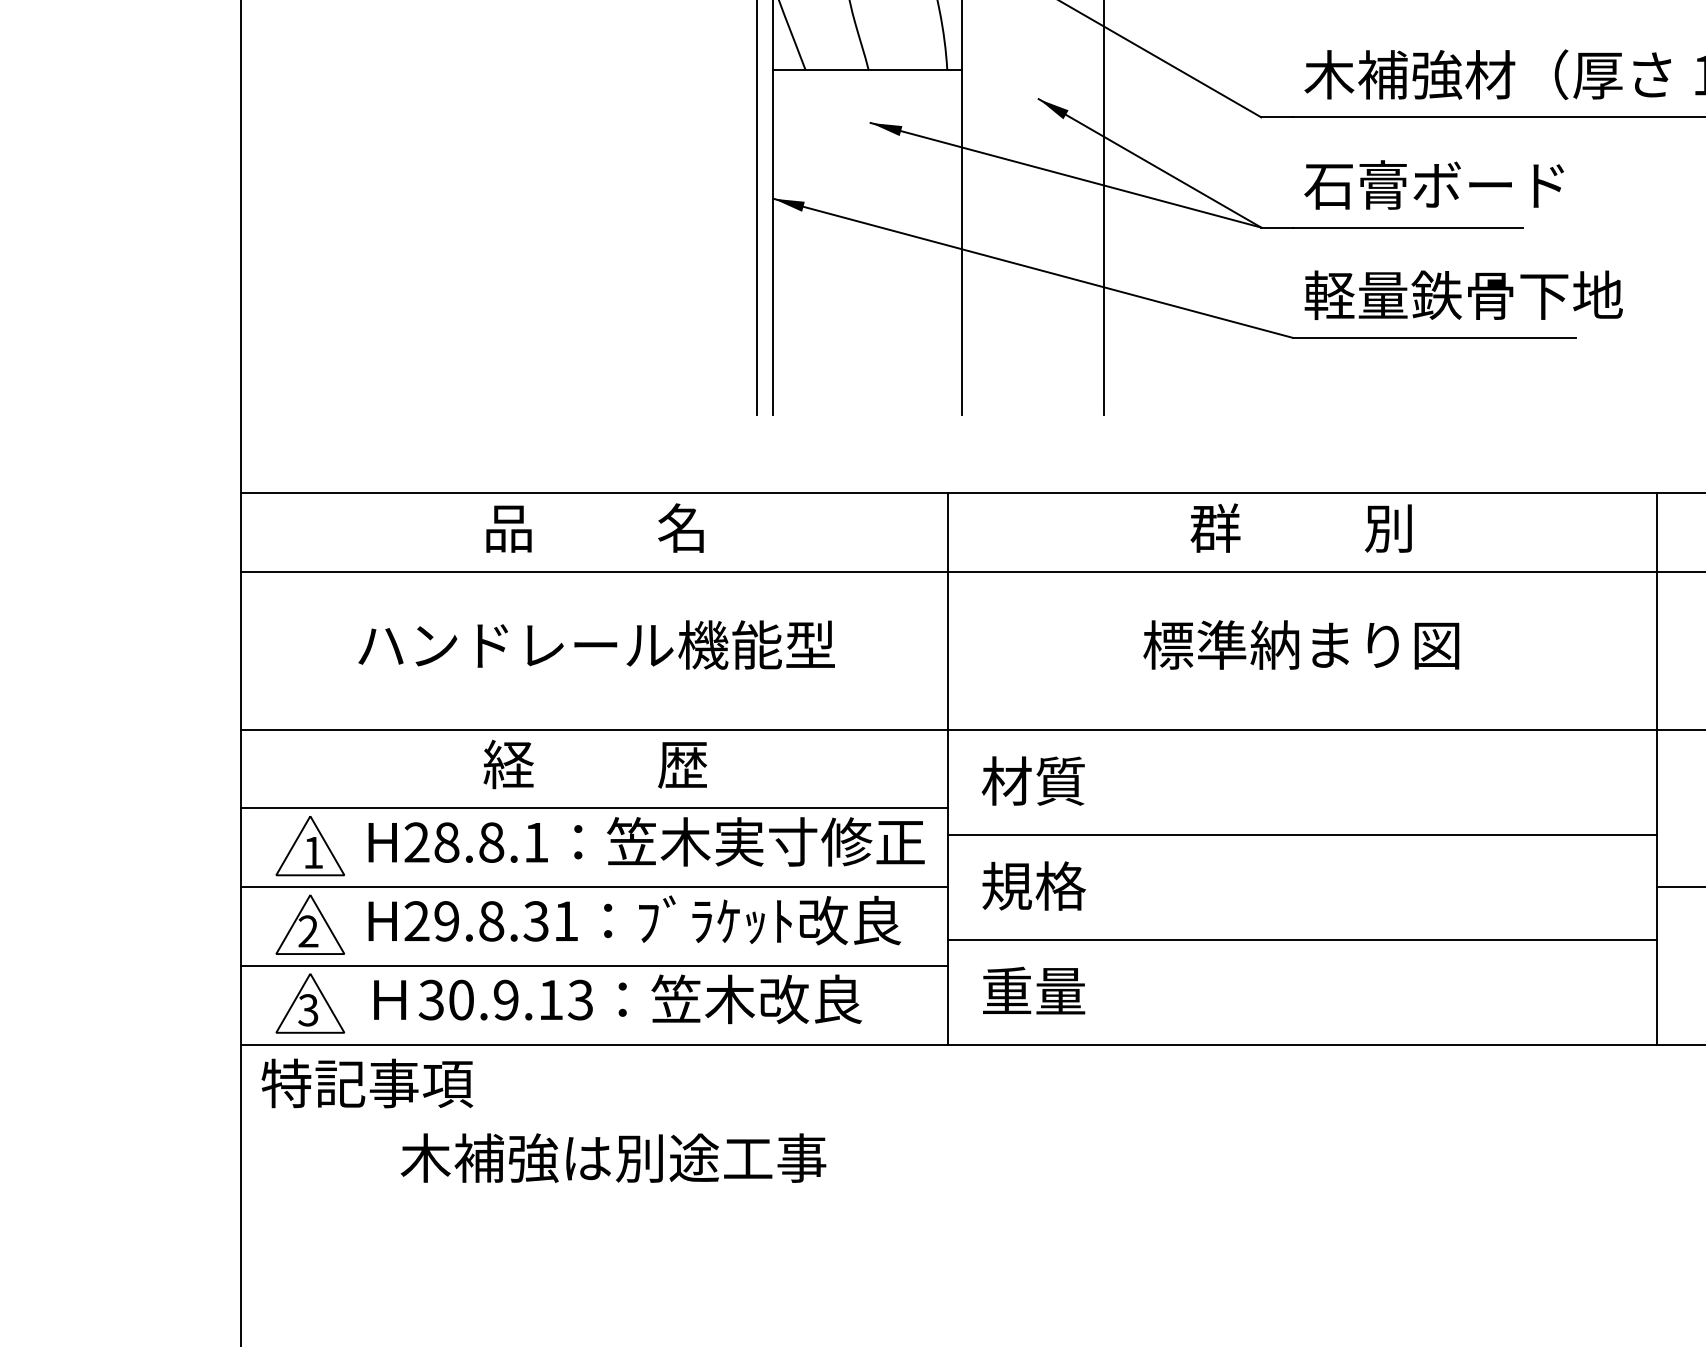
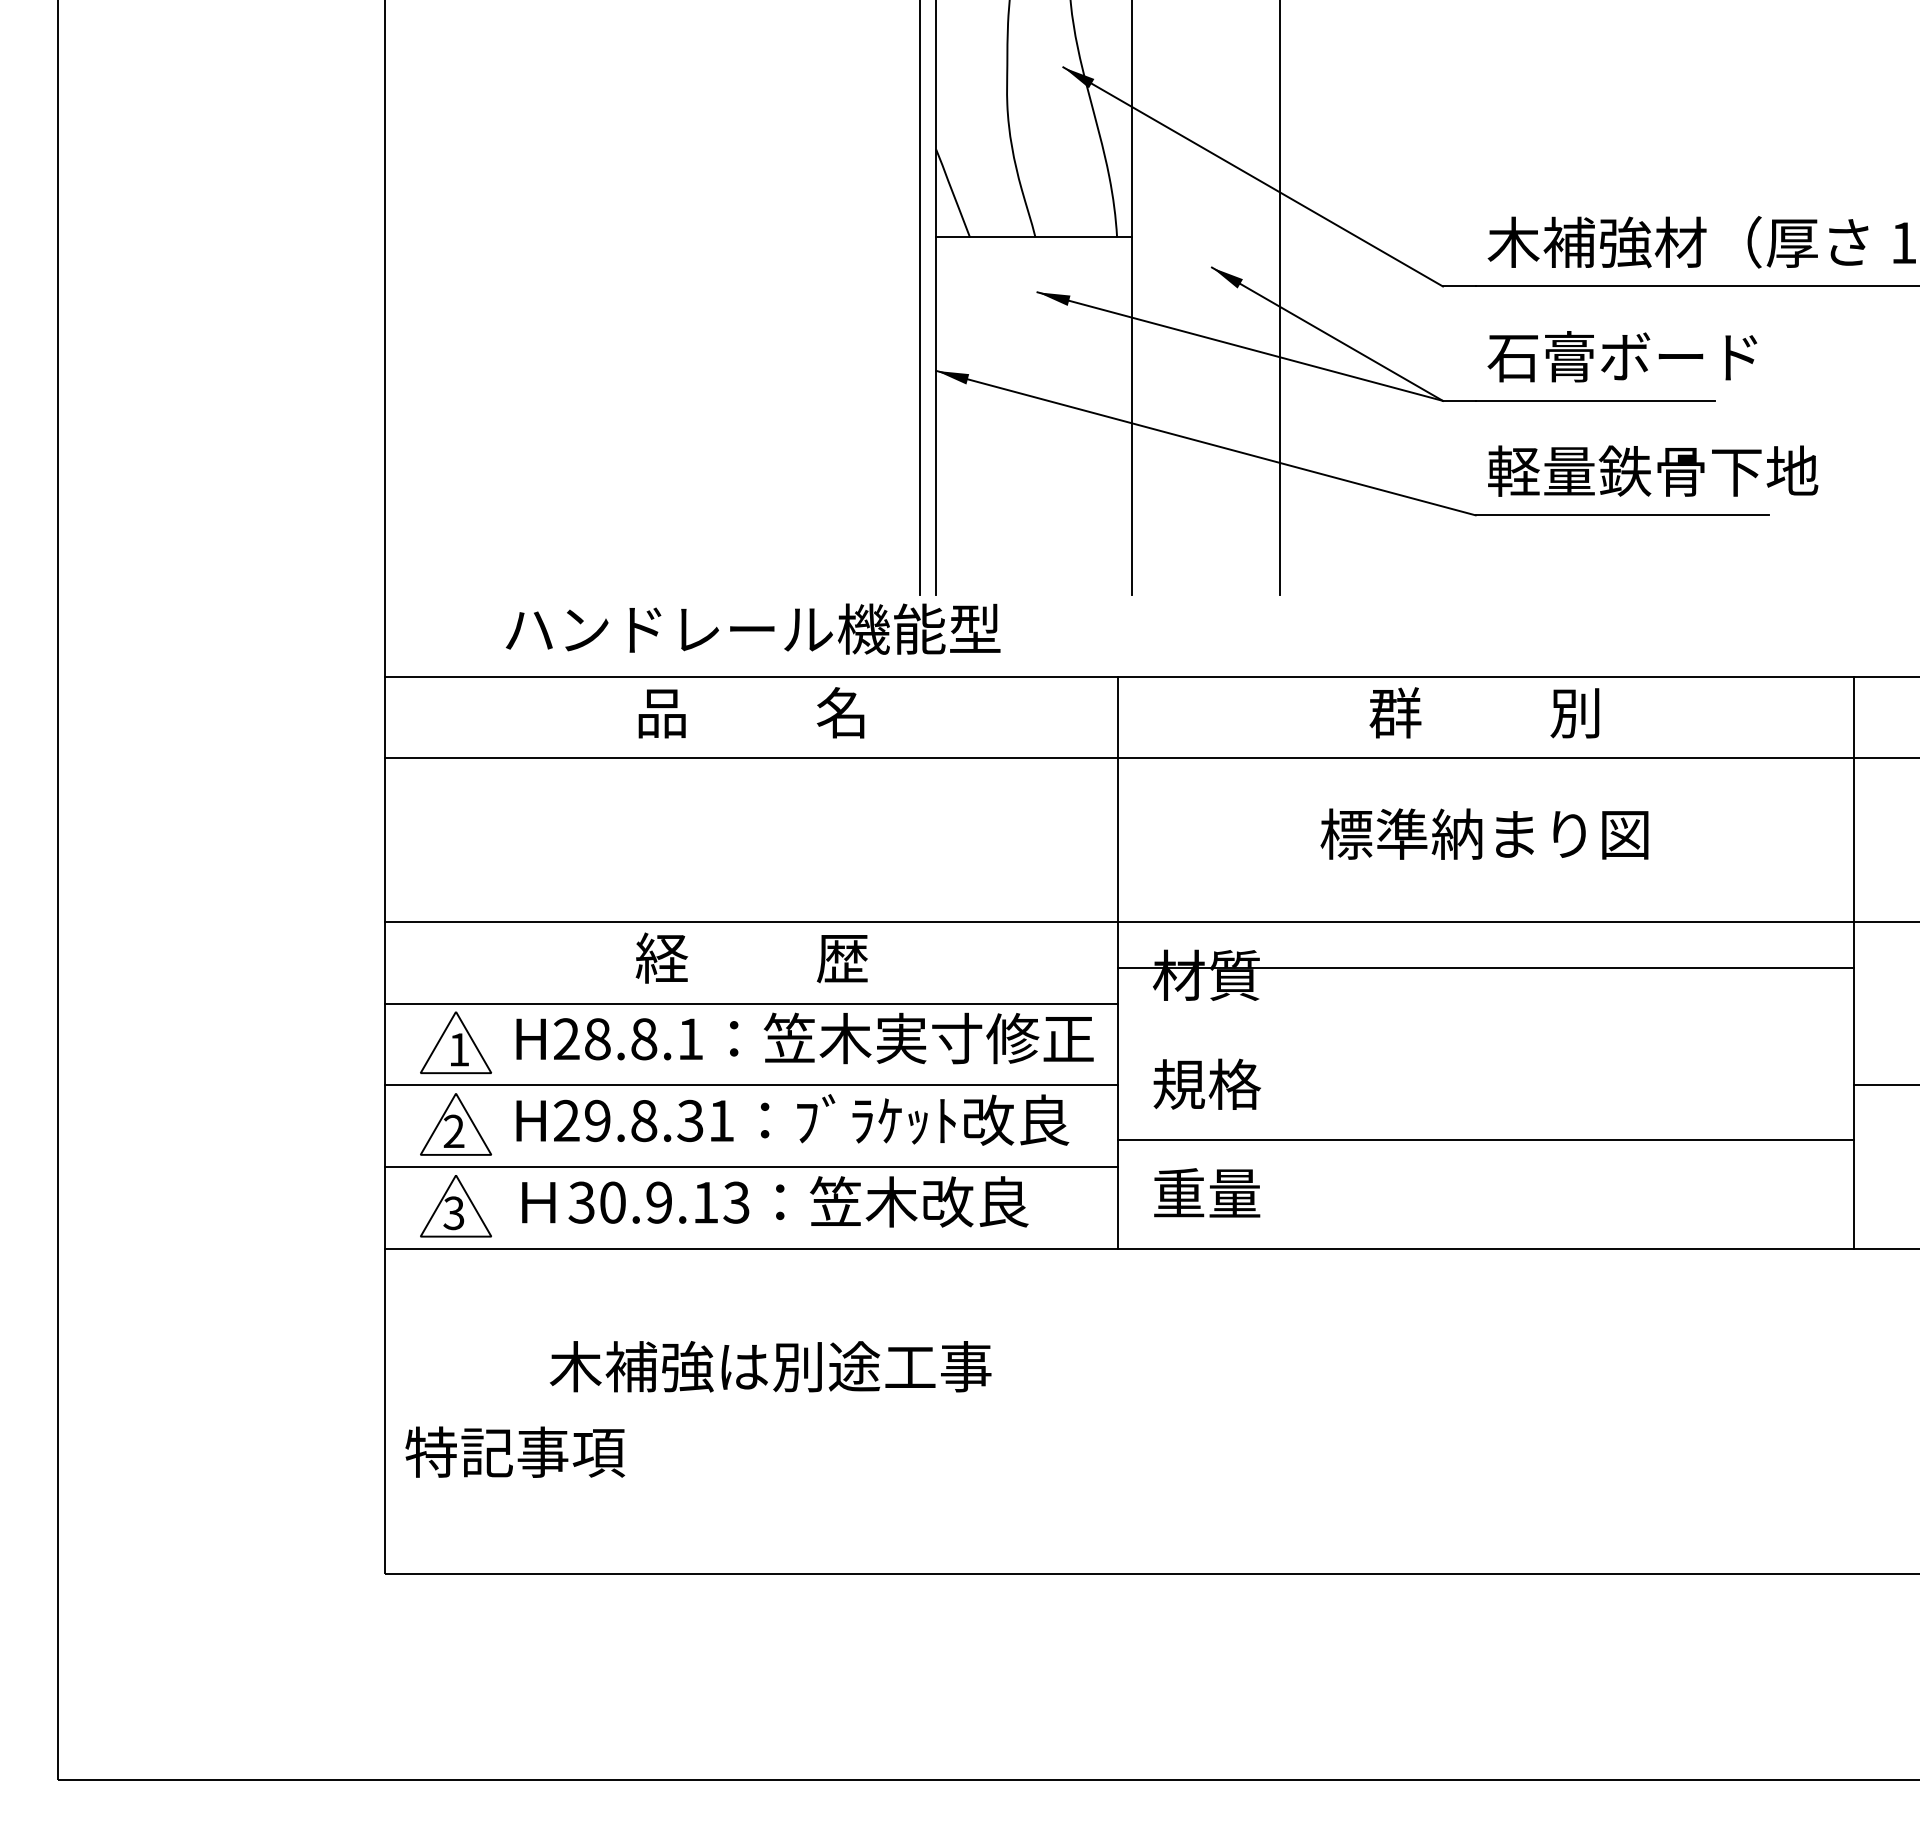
text: (596, 644) -> (752, 628), moved
line: (1302, 834) -> (1485, 967), moved
text: (367, 1082) -> (515, 1451), moved

